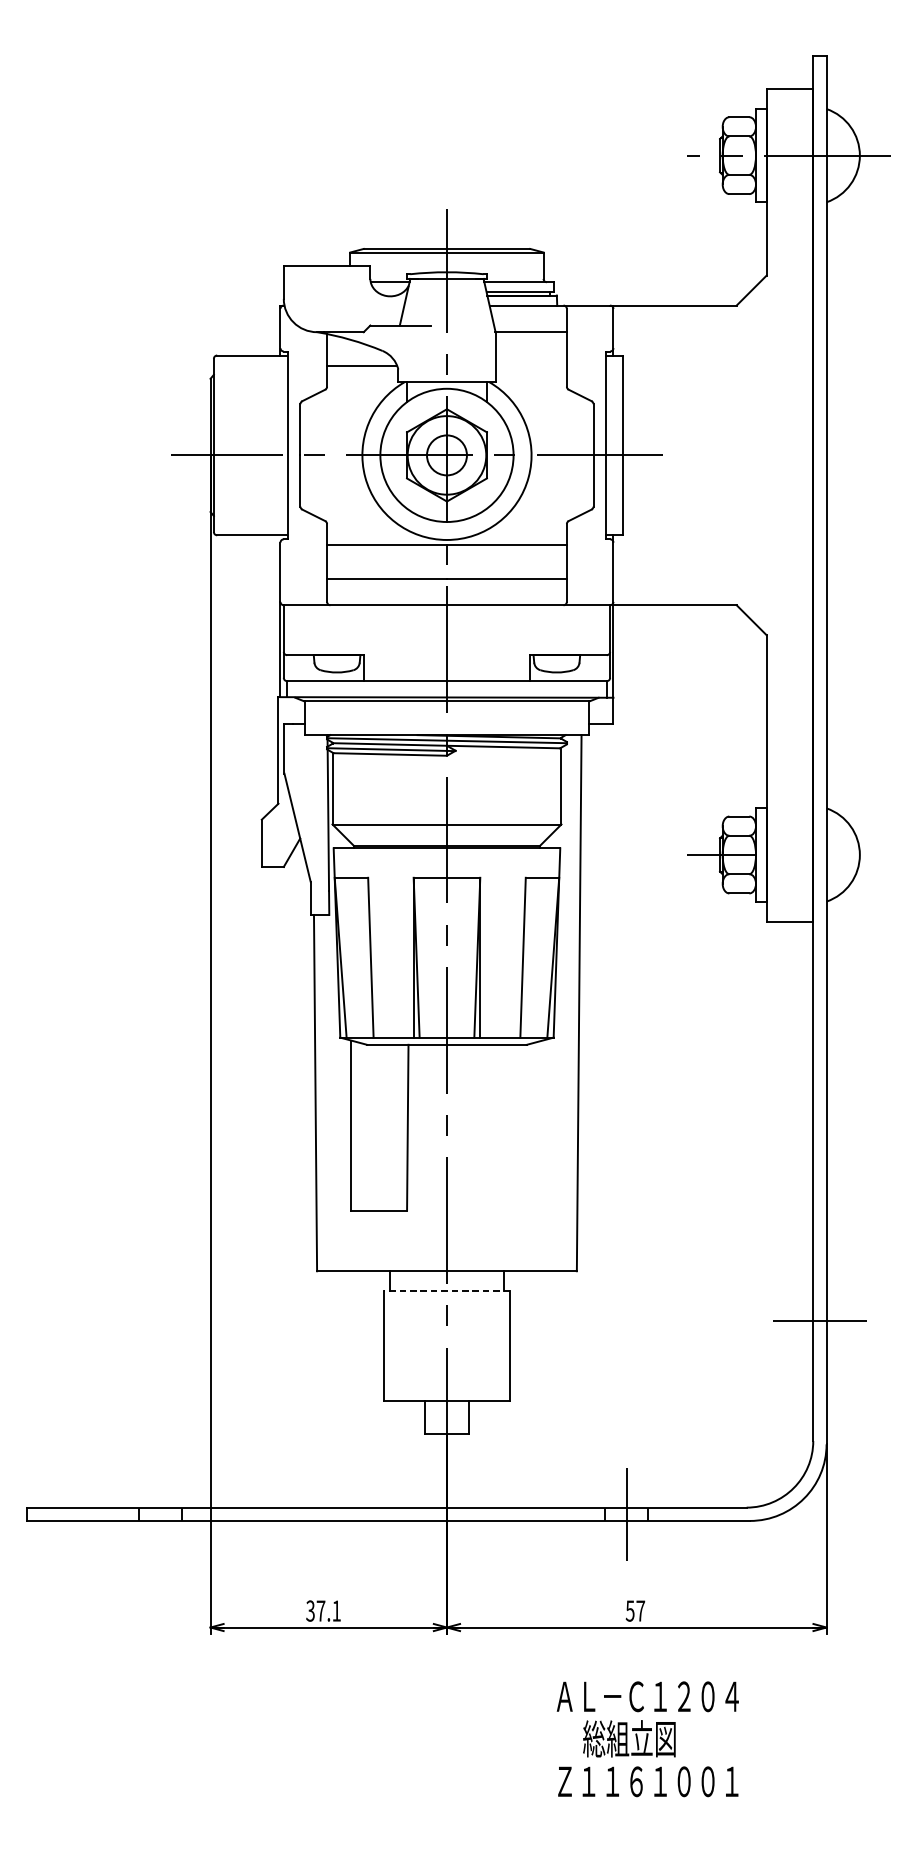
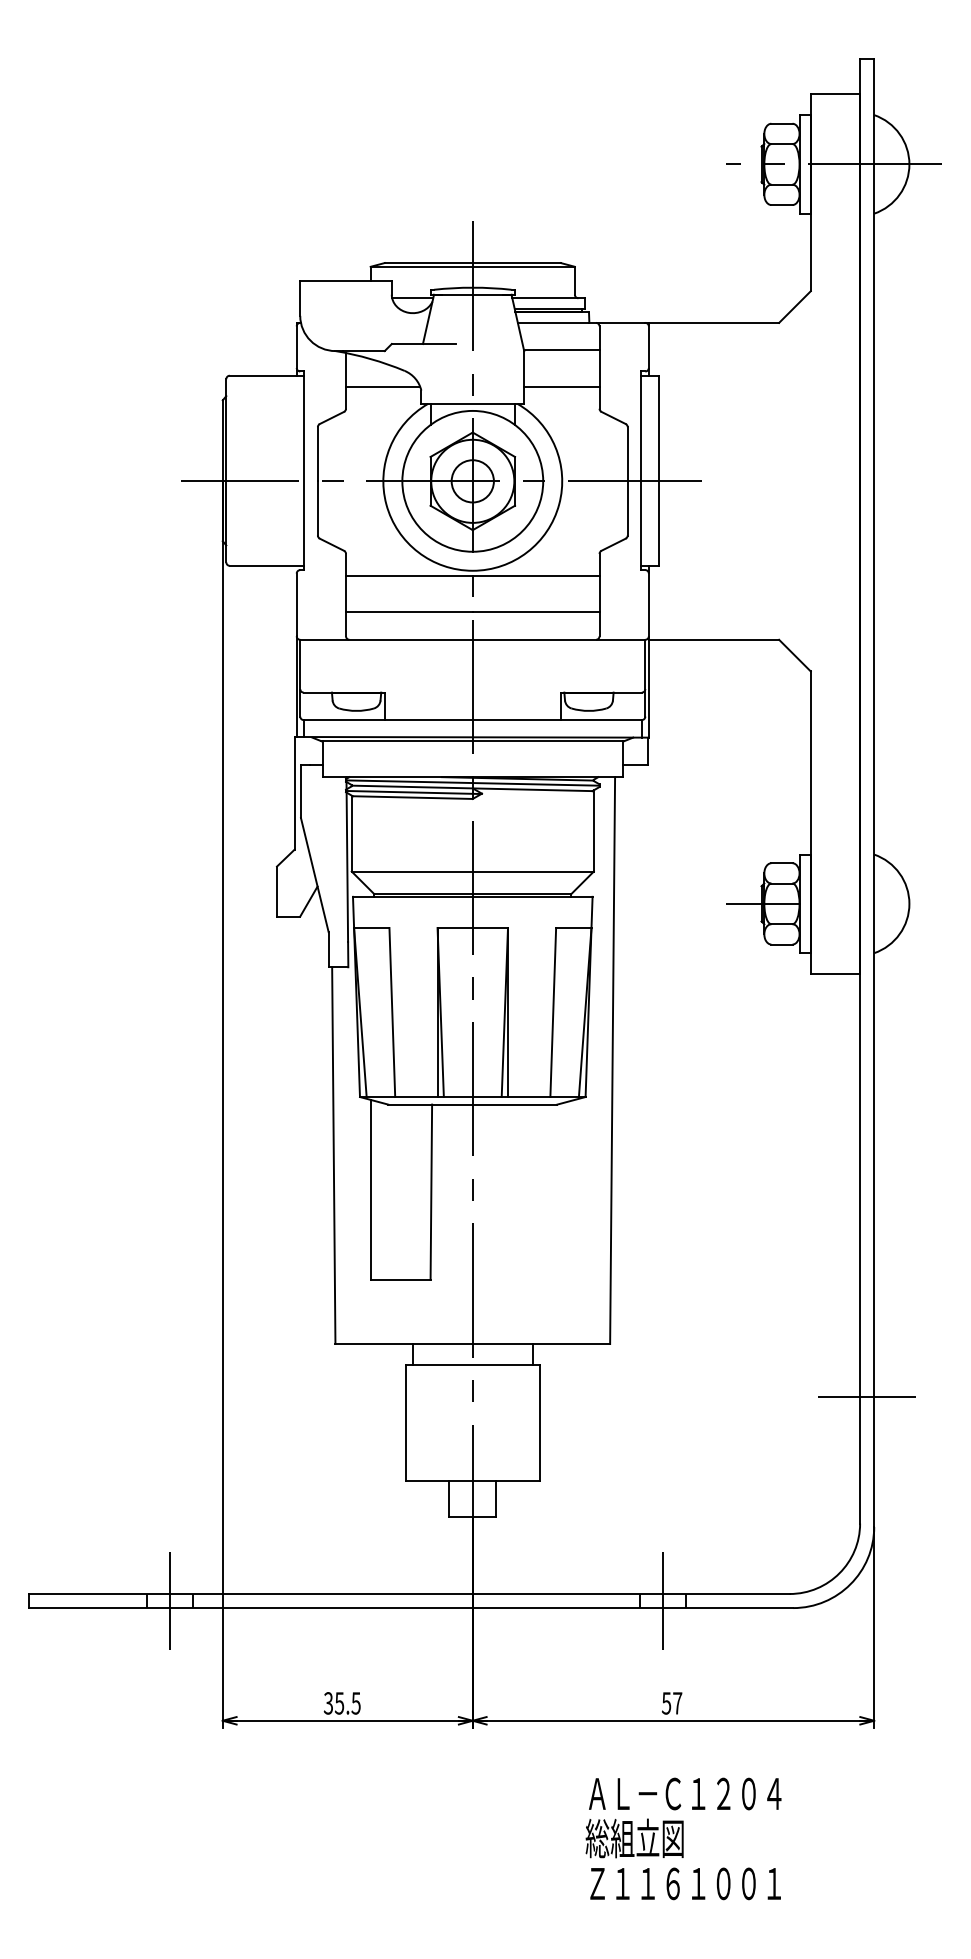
line: (530, 365) -> (561, 386), added
line: (446, 1291) -> (472, 1365), dashed -> solid
line: (160, 1513) -> (169, 1600), added
text: (328, 1611) -> (347, 1703), 37.1 -> 35.5
text: (629, 1738) -> (634, 1838), moved

